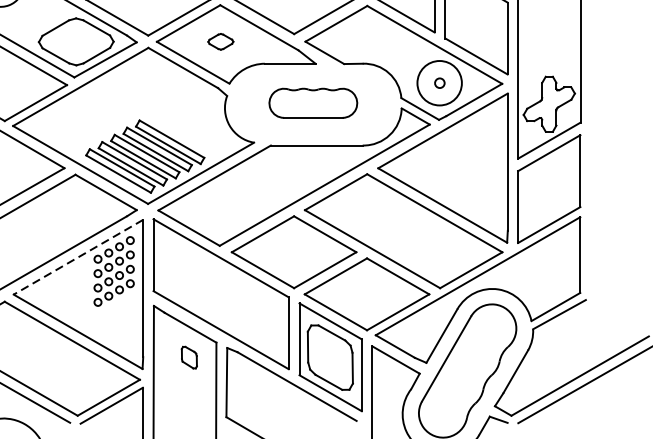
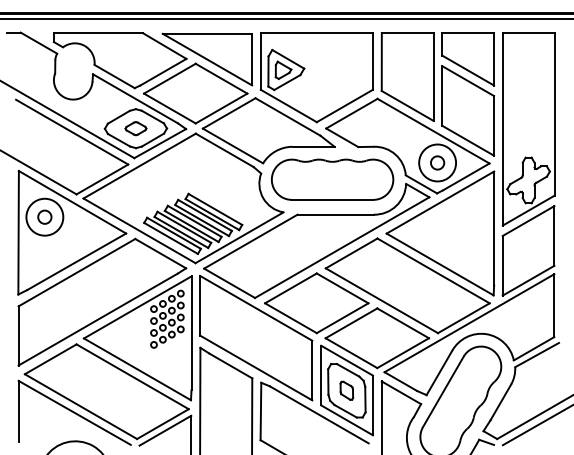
part: (220, 41) -> (135, 128), moved
circle: (439, 82) -> (437, 162), size x1.67
part: (313, 103) -> (332, 179), size x1.67
line: (78, 257) -> (137, 307), dashed -> solid
part: (188, 357) -> (346, 390), moved

